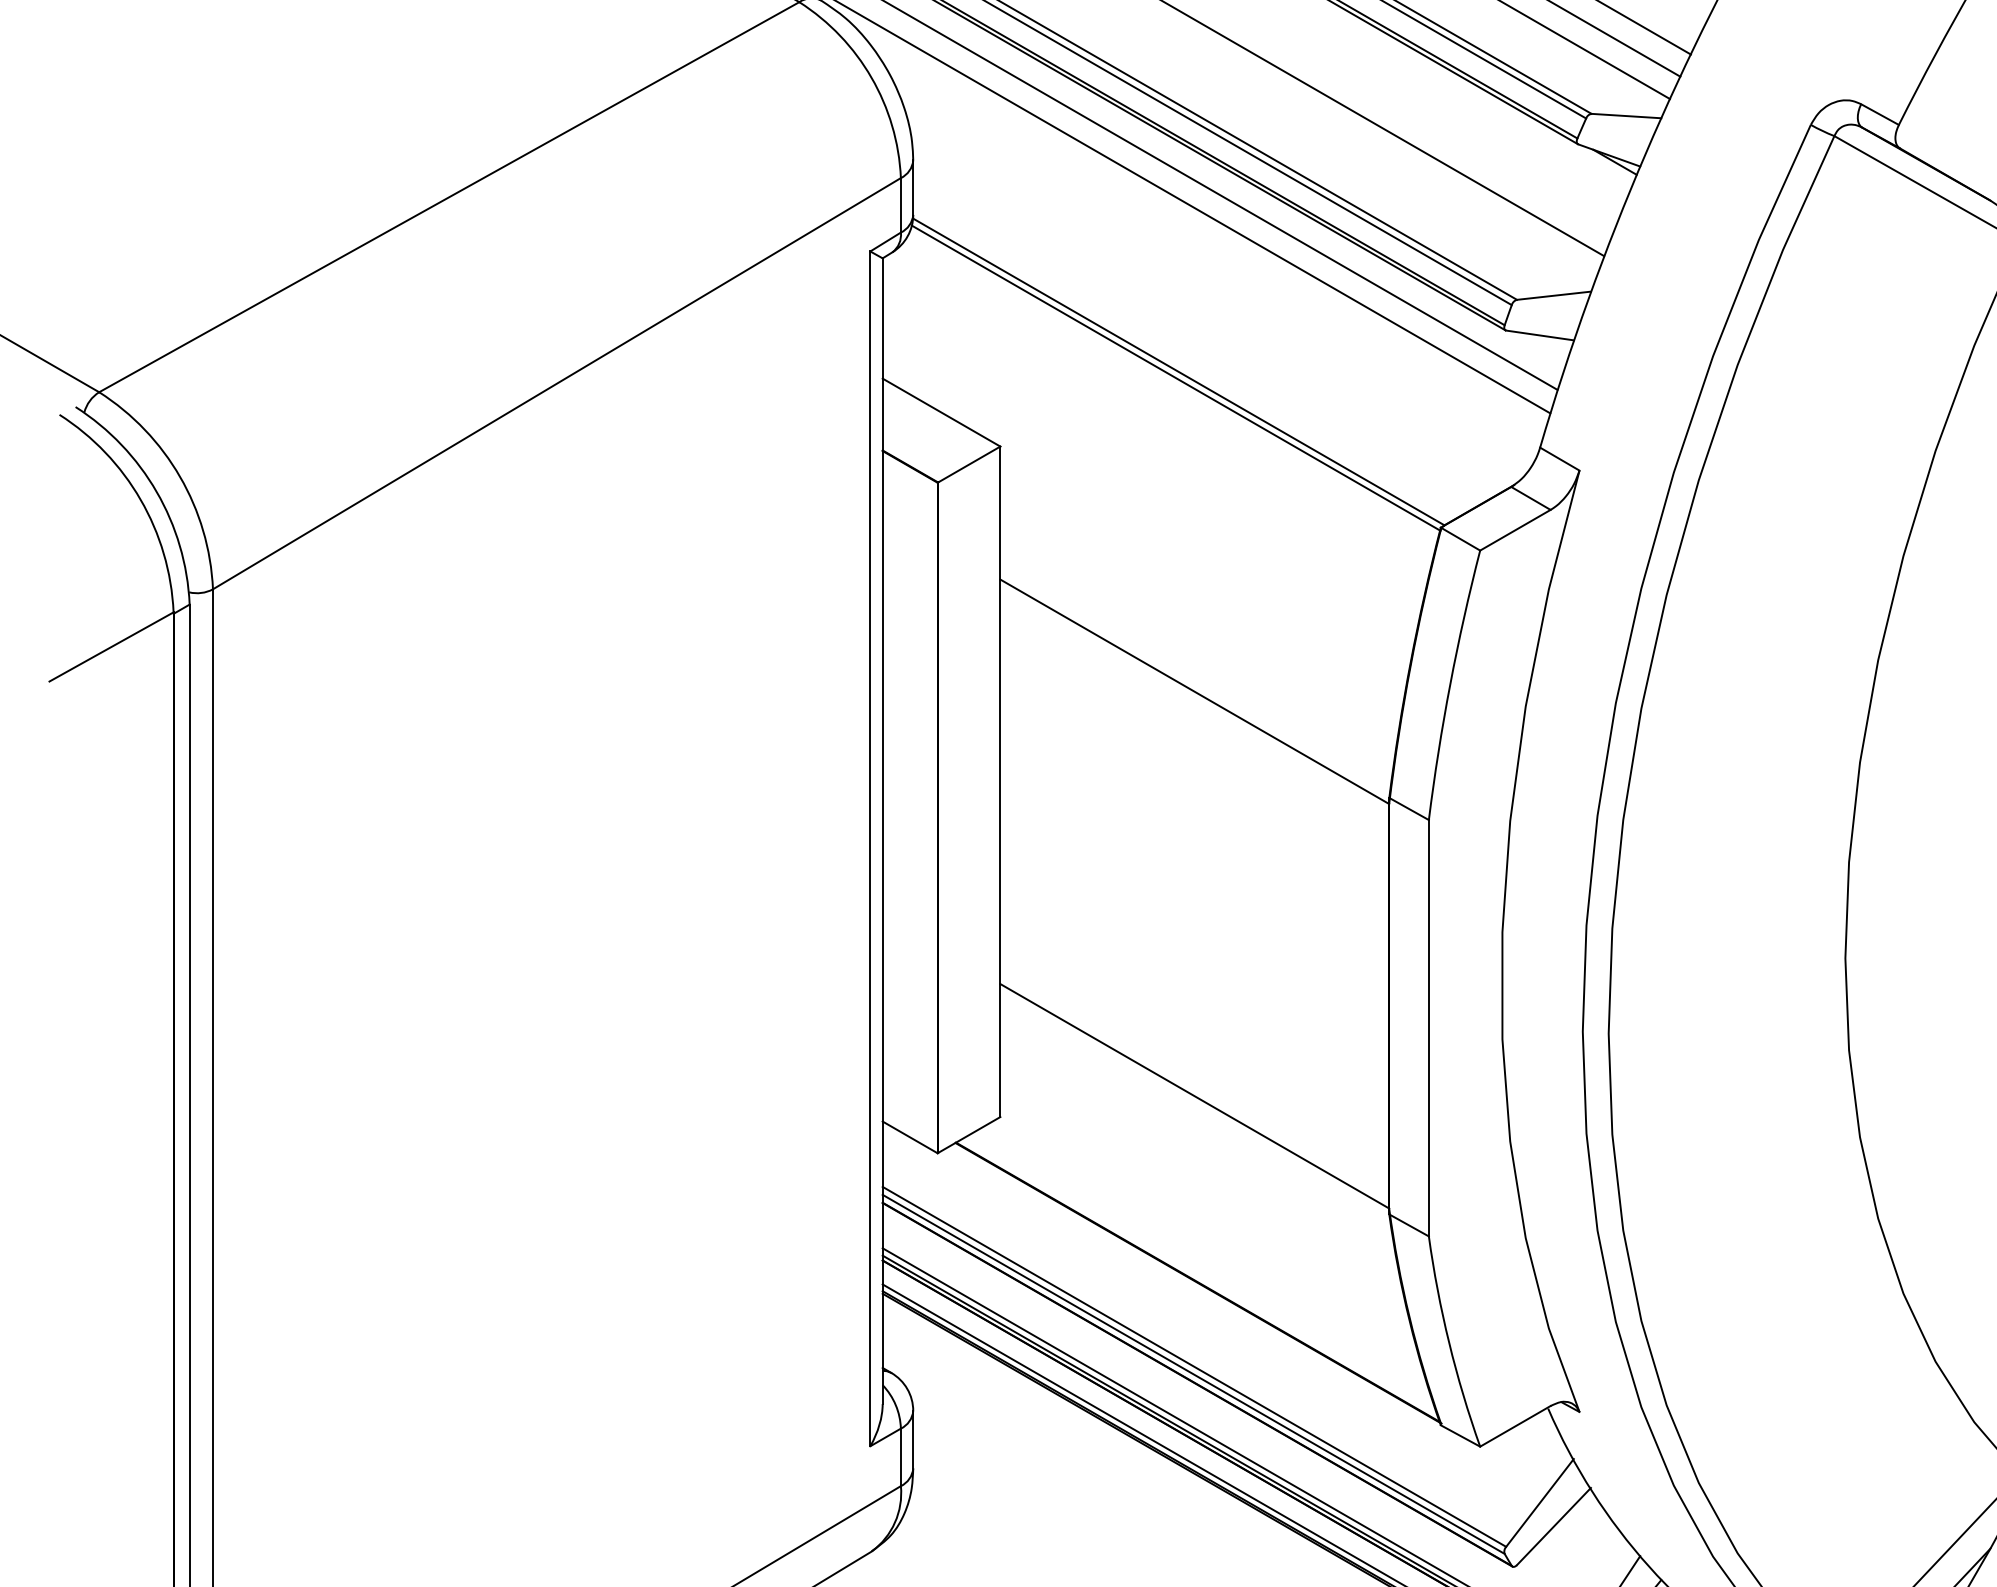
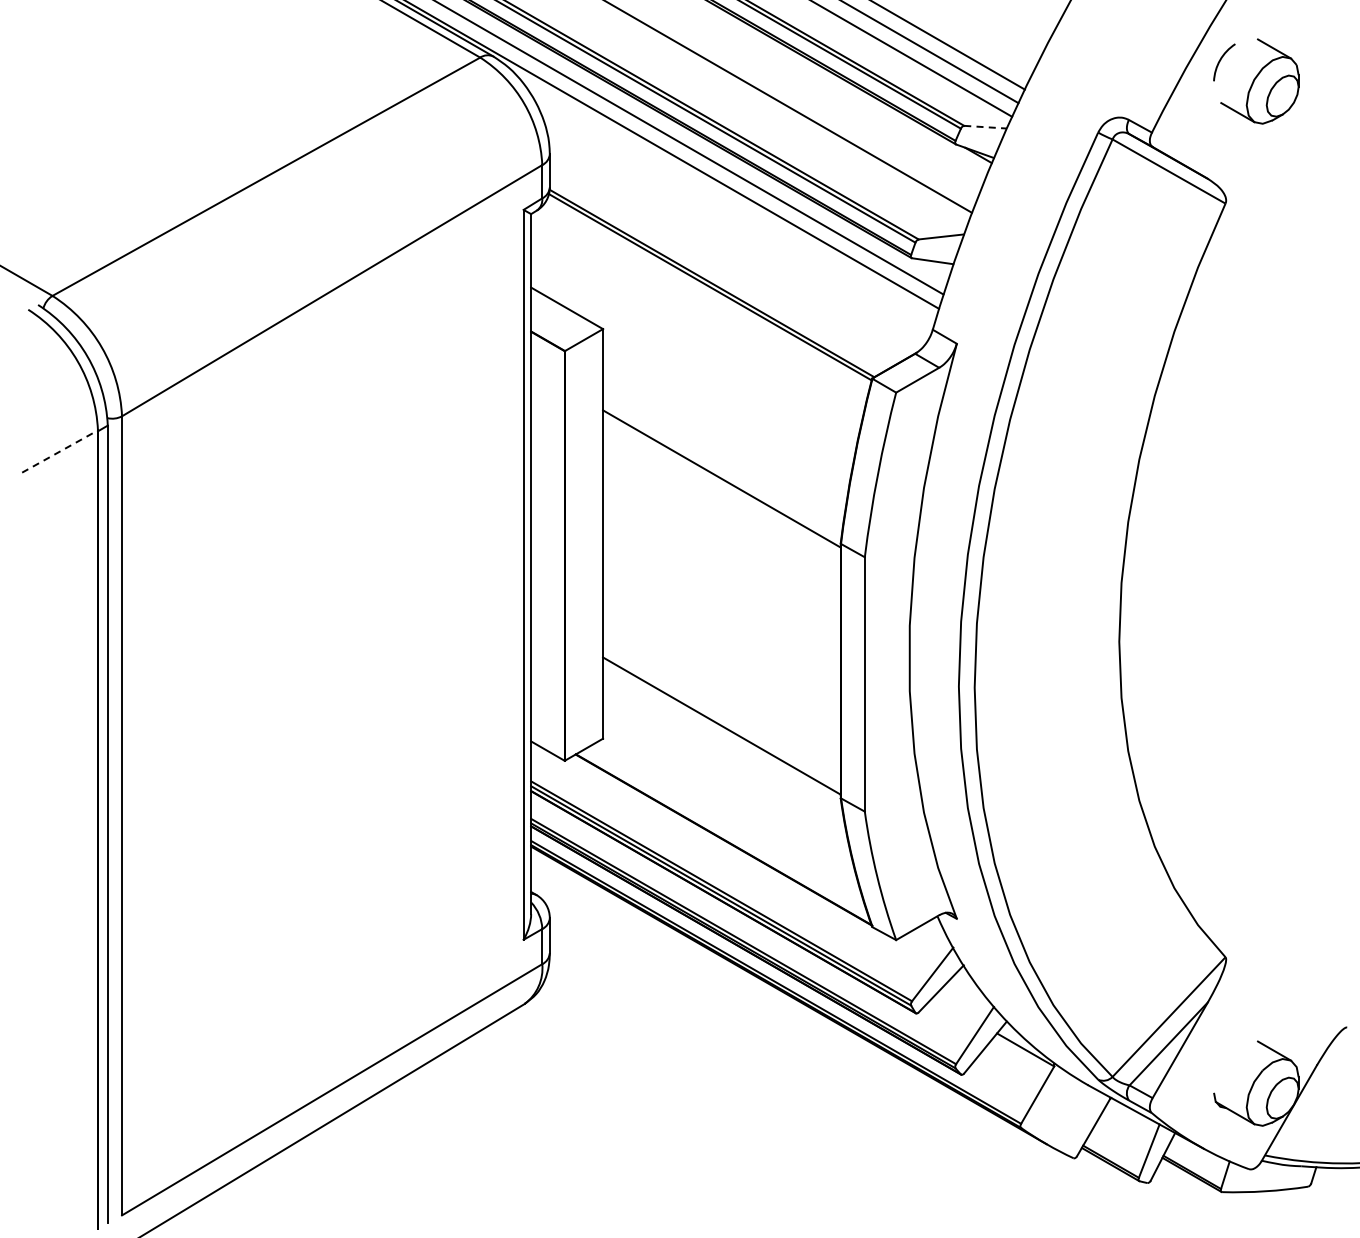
line: (1628, 116) -> (986, 127), solid -> dashed
line: (112, 646) -> (60, 451), solid -> dashed

